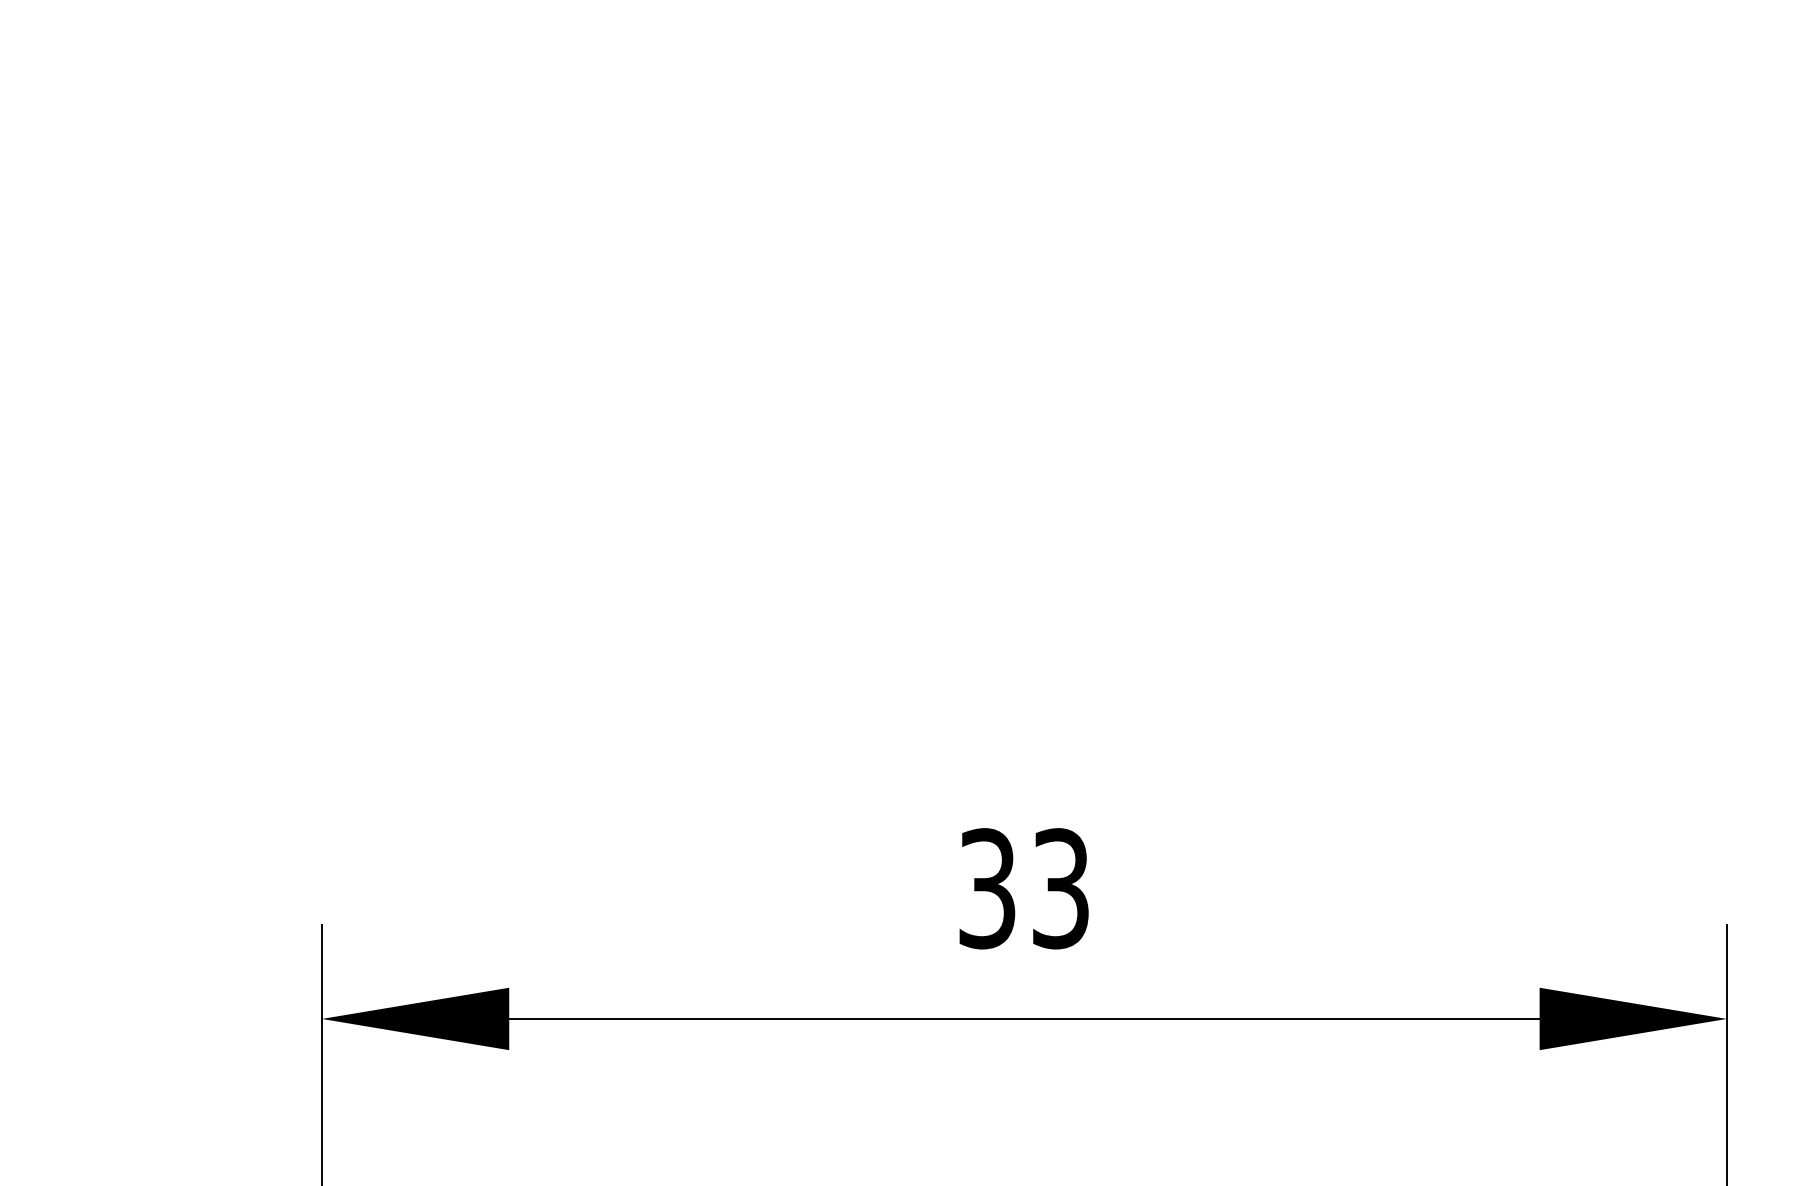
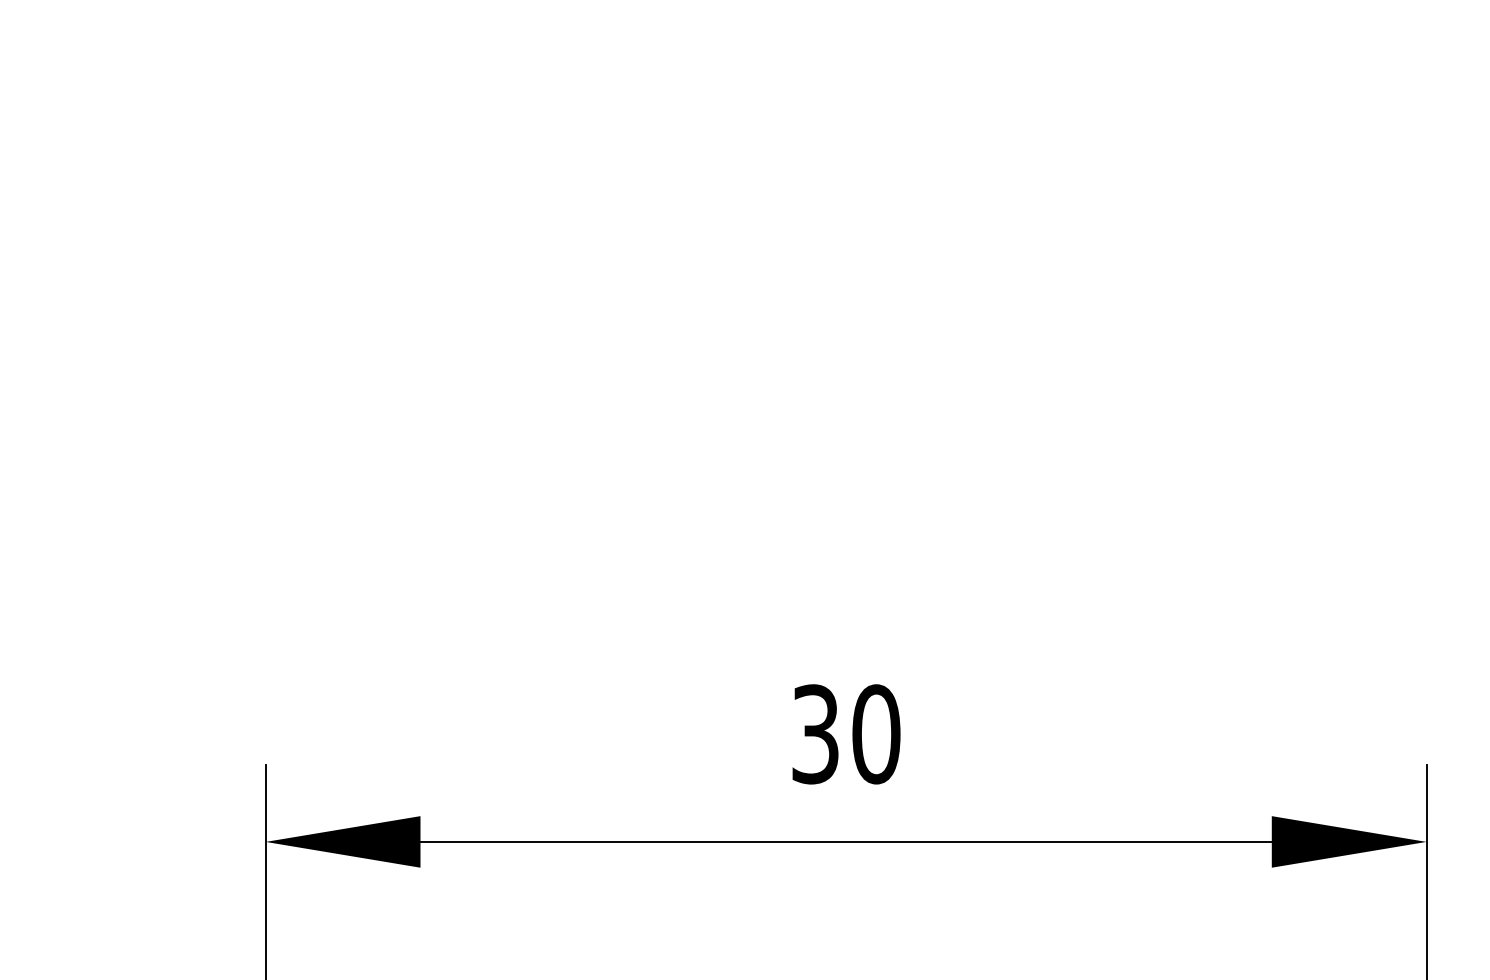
text: (1061, 888) -> (876, 734), 33 -> 30

